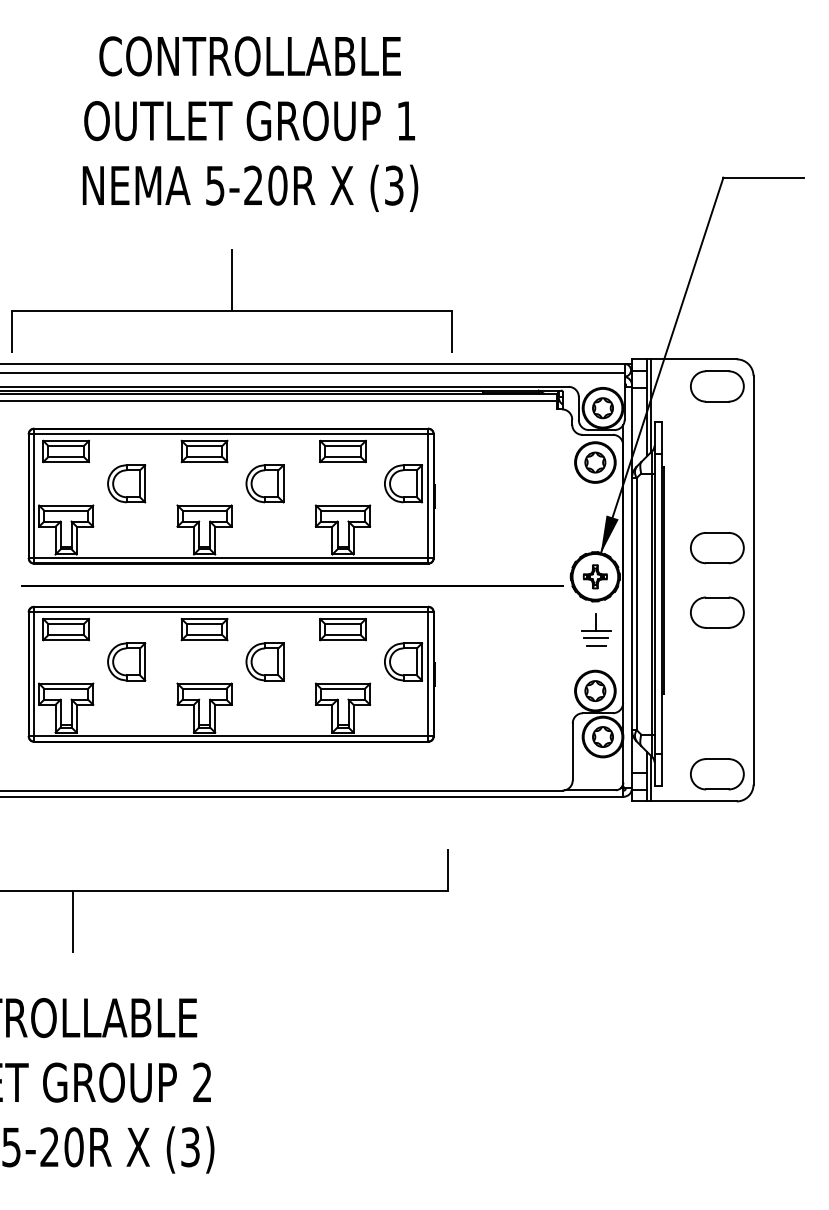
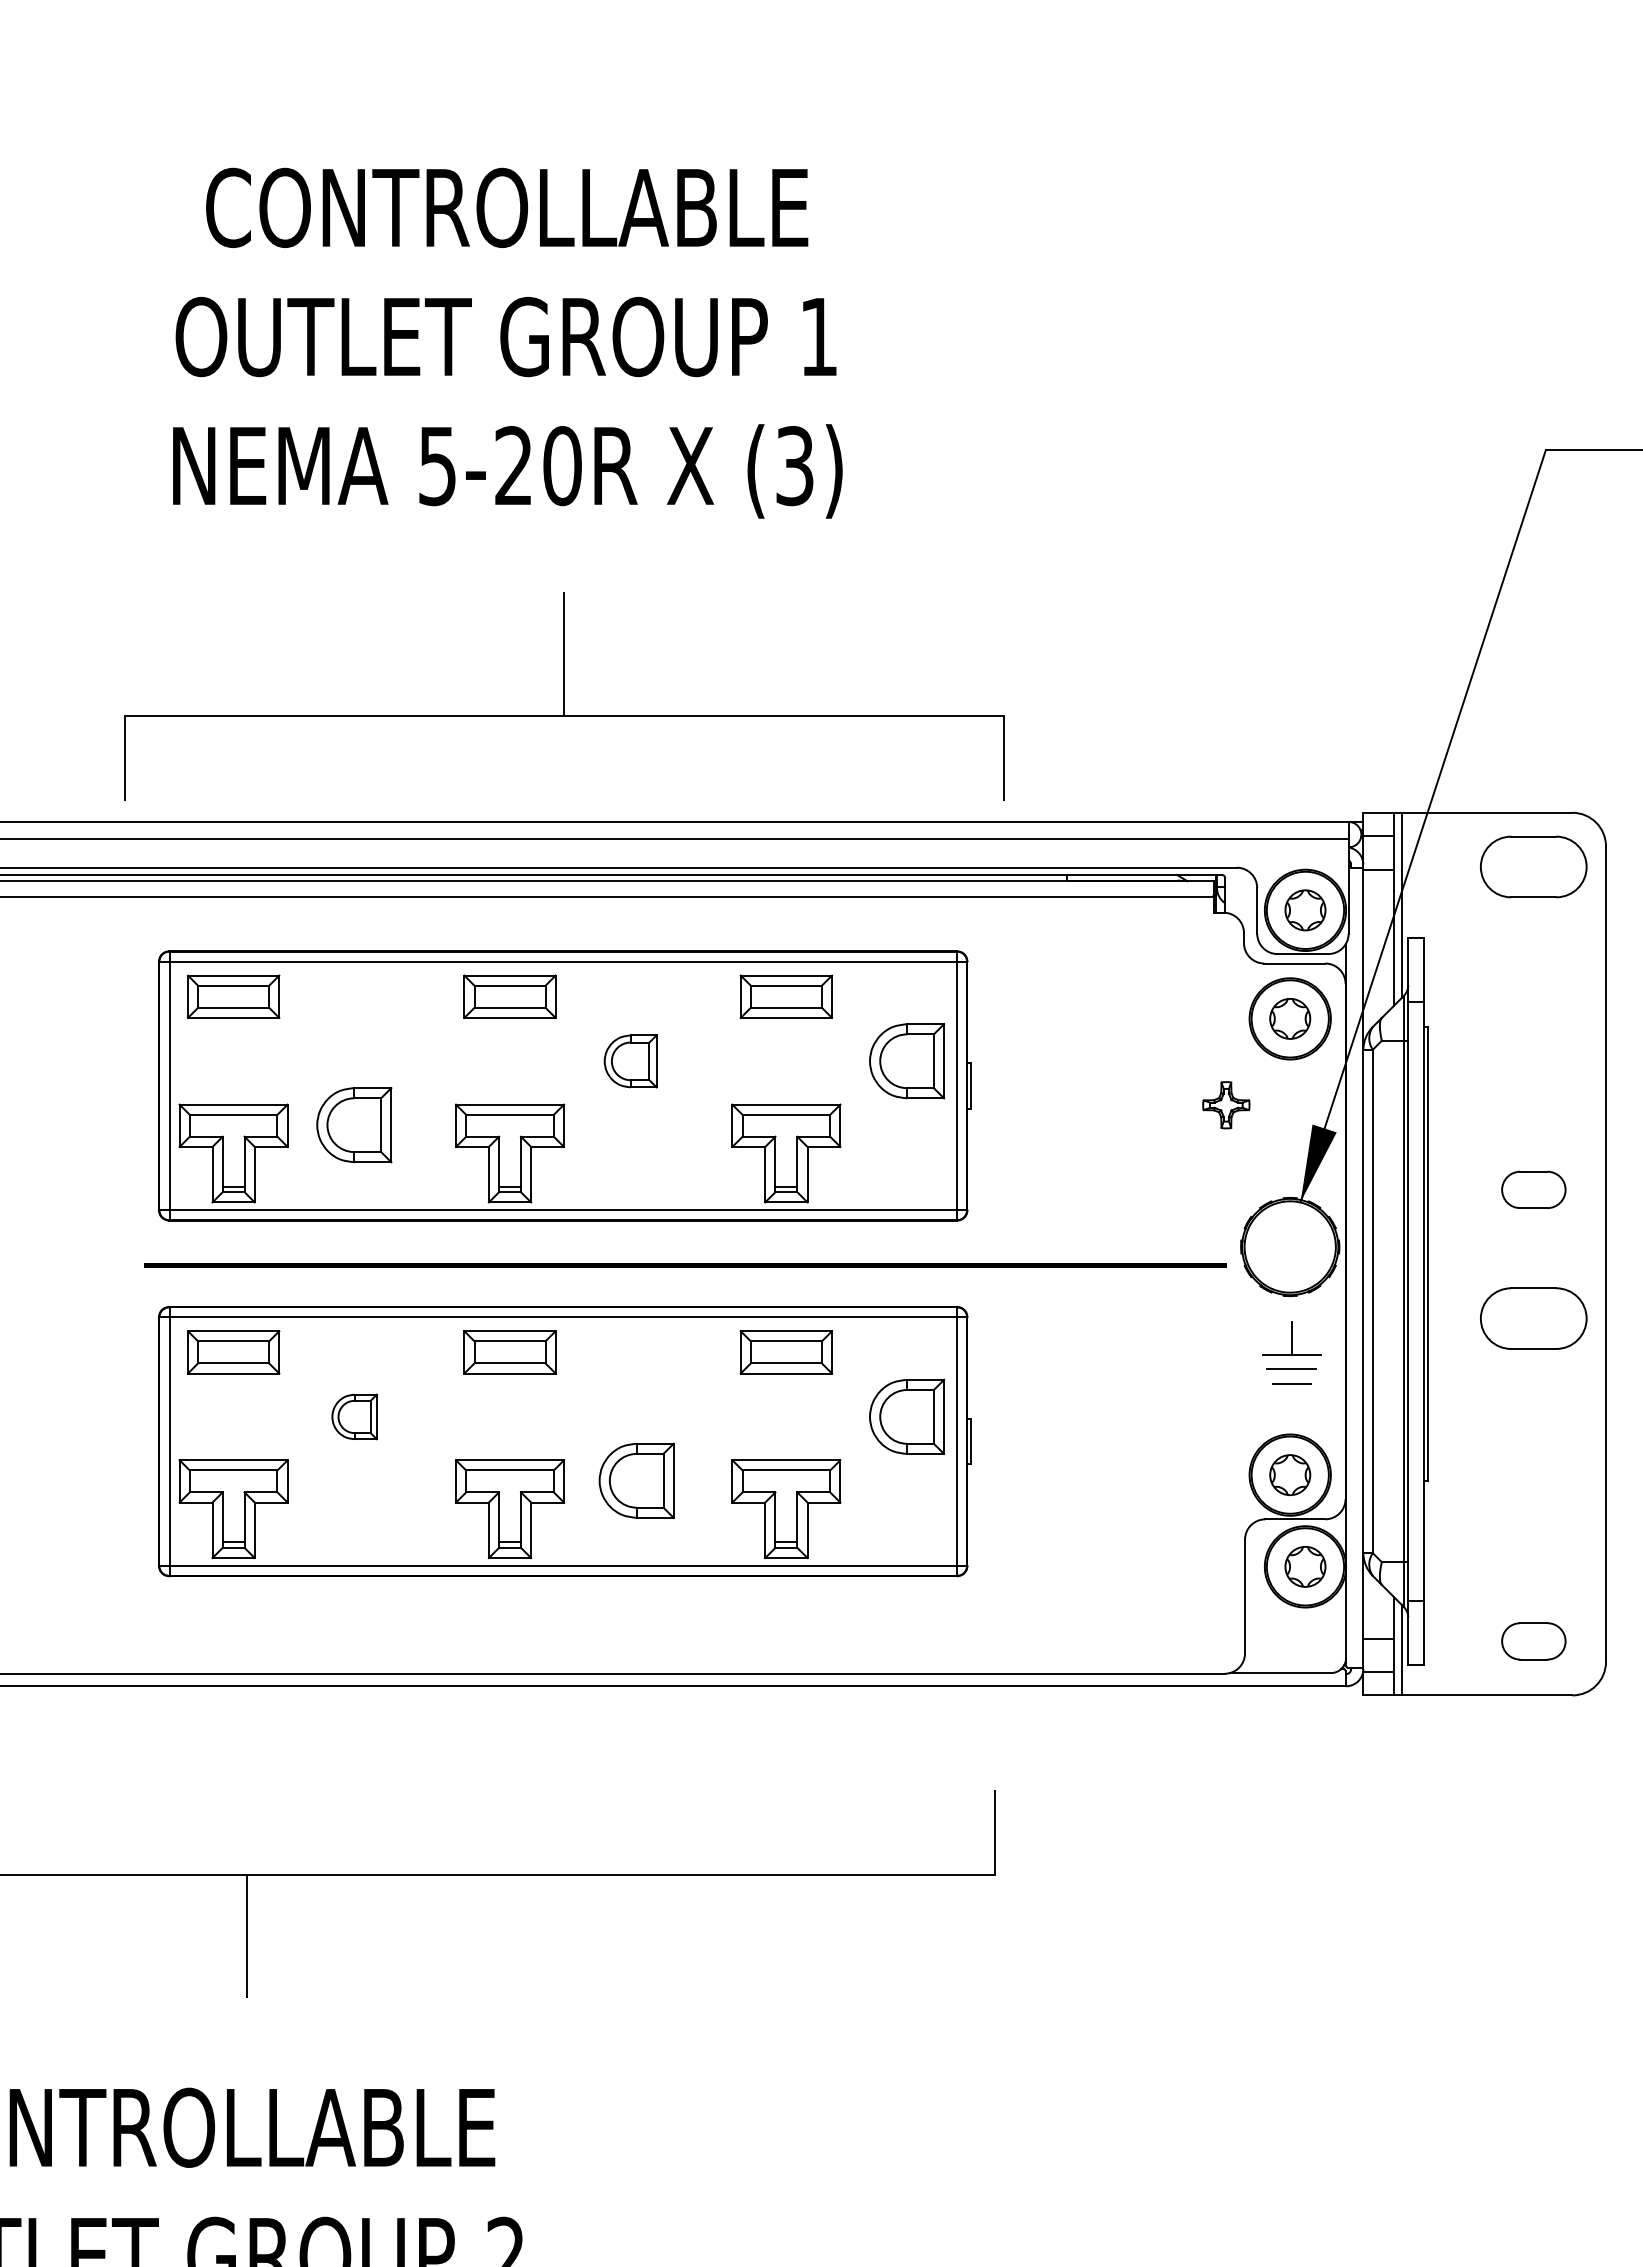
text: (250, 123) -> (507, 341), moved
part: (126, 483) -> (354, 1124), moved
part: (264, 483) -> (629, 1060), size x0.7
part: (717, 548) -> (1534, 1190), size x0.6
part: (594, 576) -> (1224, 1104), moved
part: (126, 661) -> (354, 1416), size x0.6
part: (264, 661) -> (635, 1479), moved
part: (717, 774) -> (1534, 1641), size x0.6

